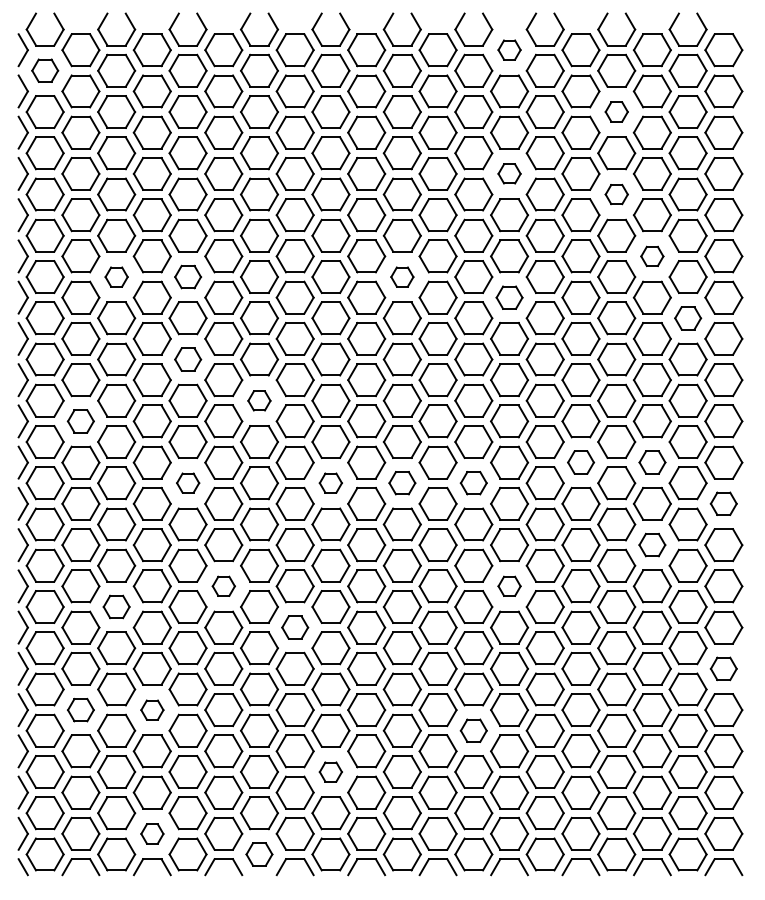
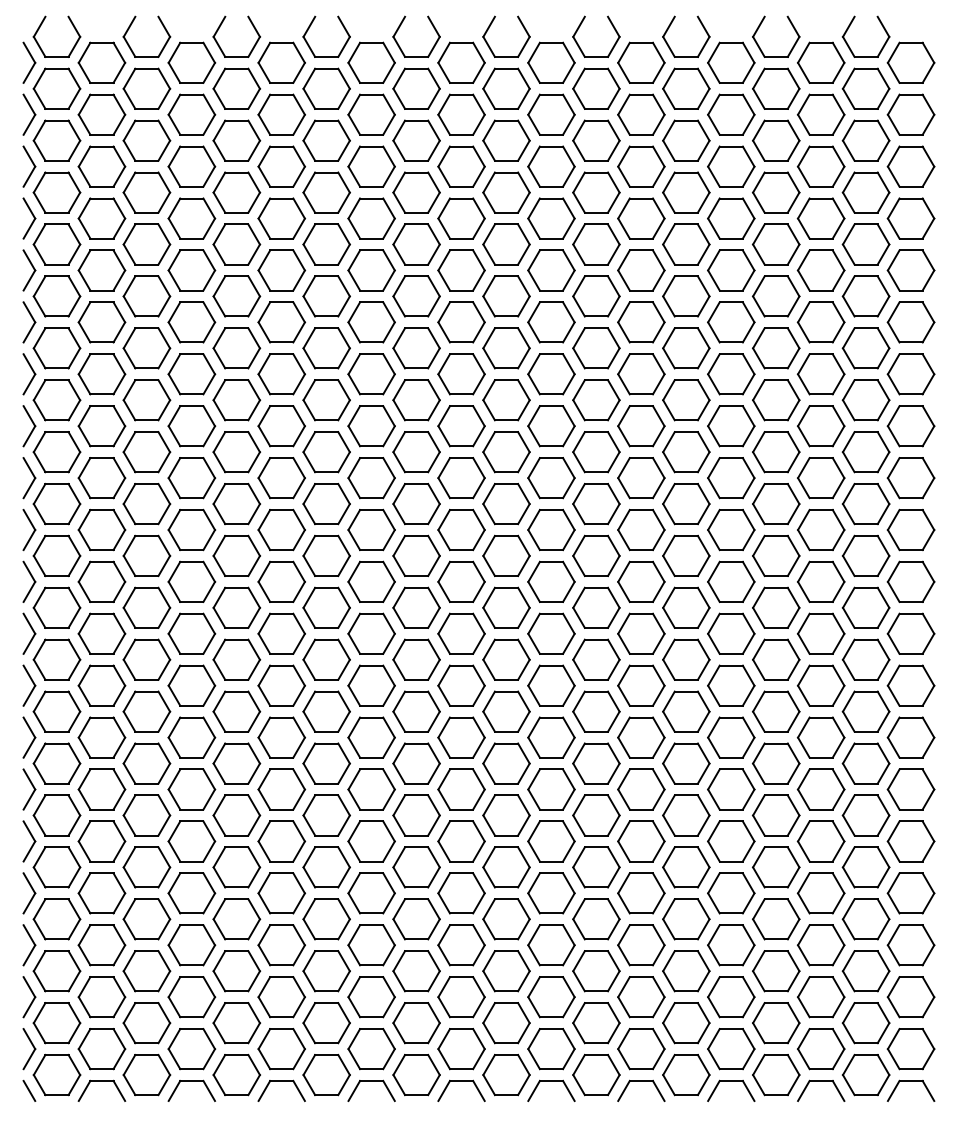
part: (509, 49) -> (641, 62), size x1.67
part: (44, 70) -> (56, 88), size x1.43
part: (616, 111) -> (776, 140), size x1.67
part: (509, 173) -> (641, 218), size x1.67
part: (616, 194) -> (776, 244), size x1.67
part: (651, 256) -> (820, 322), size x1.67
part: (116, 277) -> (146, 348), size x1.67
part: (187, 277) -> (236, 348), size x1.43
part: (402, 277) -> (506, 348), size x1.67
part: (509, 297) -> (641, 374), size x1.43
part: (687, 318) -> (865, 400), size x1.43
part: (187, 359) -> (236, 452), size x1.43
part: (259, 401) -> (326, 504), size x1.67
part: (80, 420) -> (101, 529), size x1.43
part: (581, 462) -> (731, 581), size x1.43
part: (652, 462) -> (821, 581), size x1.43
part: (187, 482) -> (236, 607), size x1.67
part: (330, 482) -> (416, 607), size x1.67
part: (402, 482) -> (506, 607), size x1.43
part: (473, 482) -> (596, 607), size x1.43
part: (723, 503) -> (910, 633), size x1.43
part: (651, 544) -> (820, 685), size x1.43
part: (223, 586) -> (281, 737), size x1.67
part: (509, 586) -> (641, 737), size x1.67
part: (116, 606) -> (146, 763), size x1.43
part: (295, 627) -> (371, 789), size x1.43
part: (723, 668) -> (910, 841), size x1.43
part: (80, 710) -> (101, 893), size x1.43
part: (152, 710) -> (191, 893), size x1.67
part: (473, 730) -> (596, 919), size x1.43
part: (330, 772) -> (416, 971), size x1.67
part: (152, 834) -> (191, 1049), size x1.67
part: (259, 854) -> (326, 1074), size x1.43

